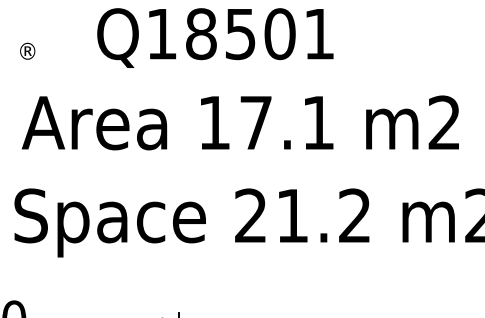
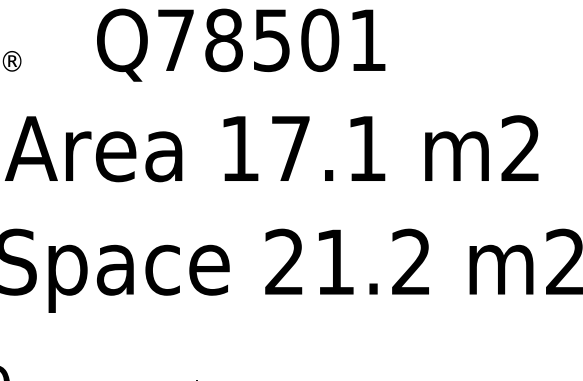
text: (161, 34) -> (175, 40), Q18501 -> Q78501

